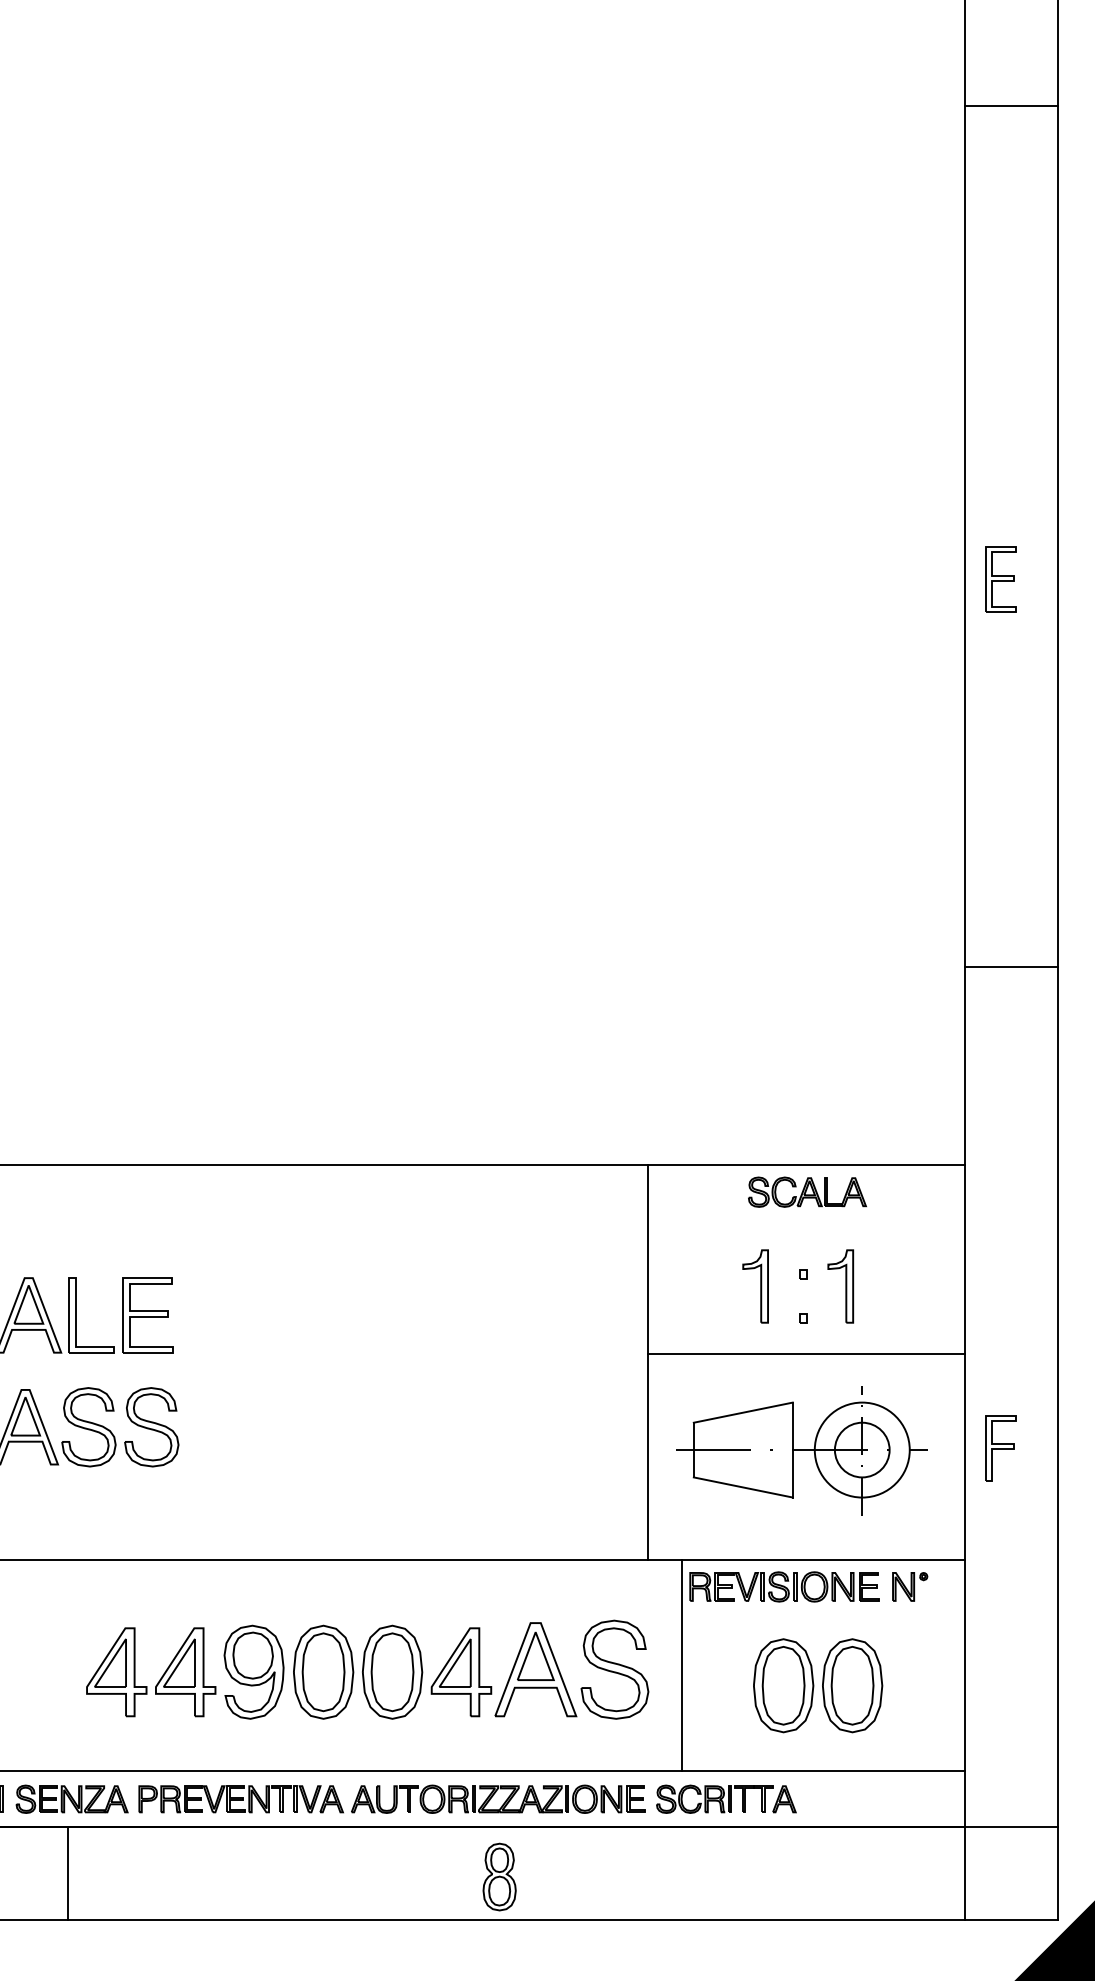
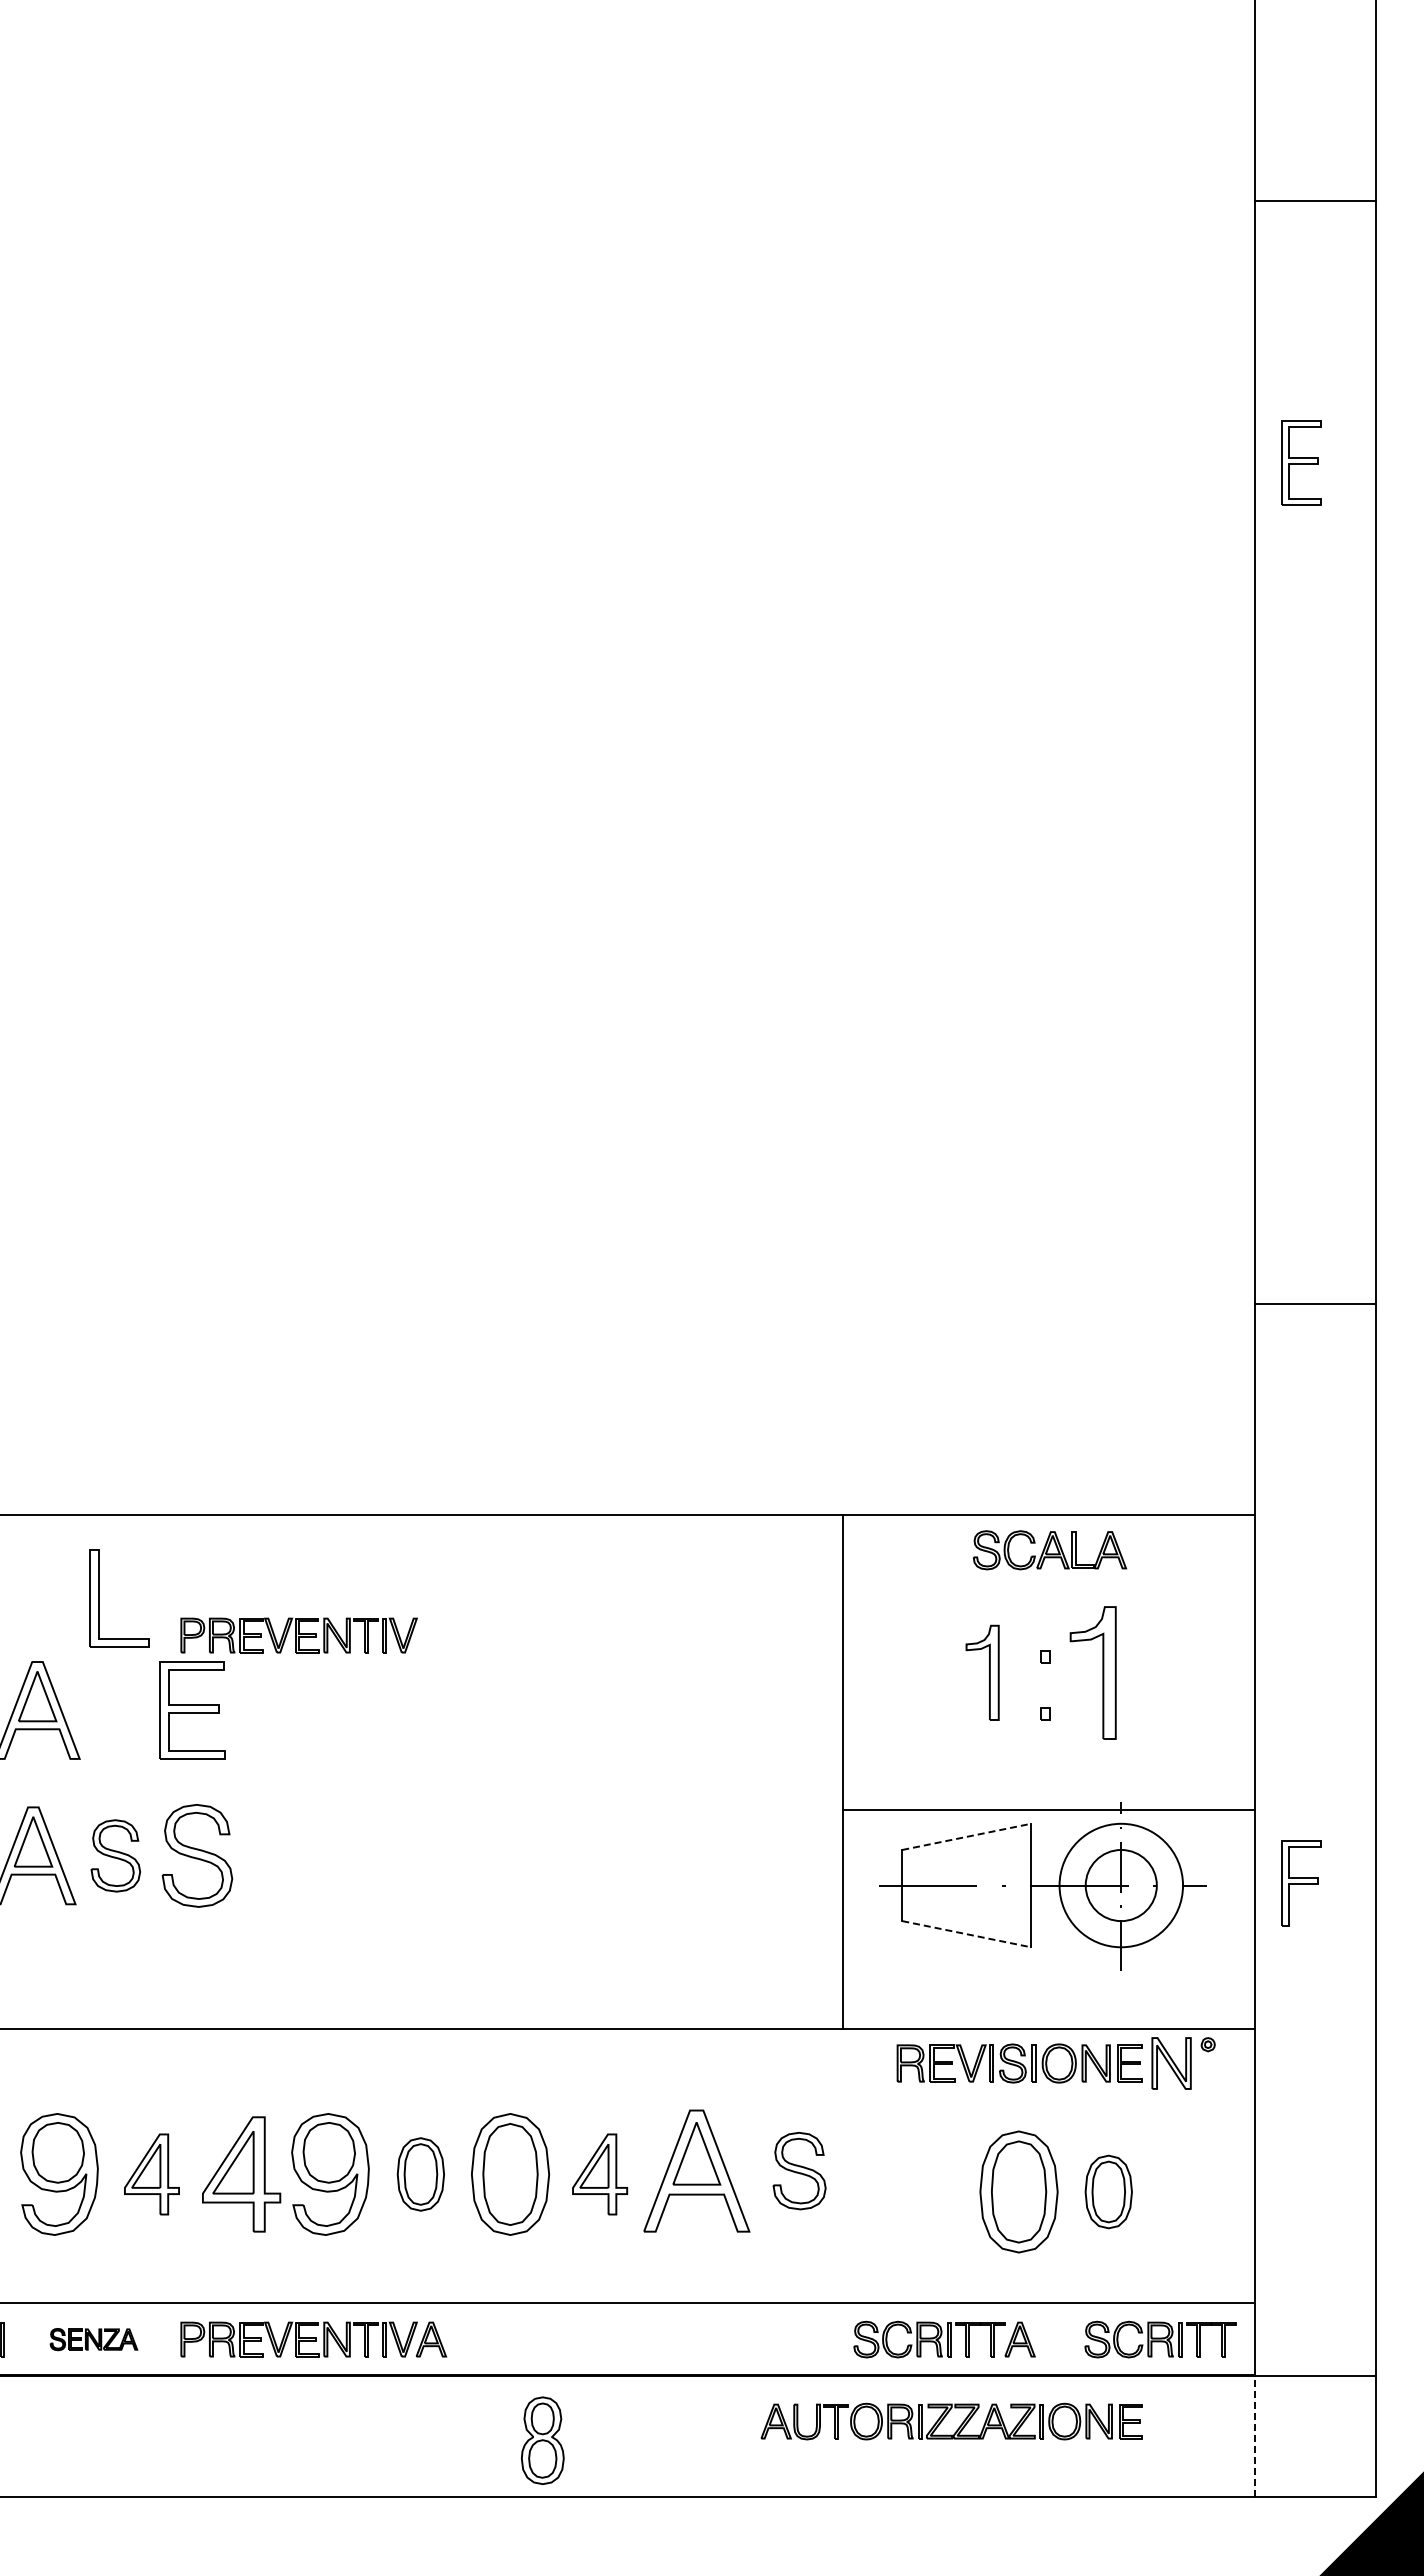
line: (1010, 106) -> (1314, 201), moved
part: (1000, 579) -> (1301, 462), moved
line: (1010, 966) -> (1314, 1303), moved
part: (229, 1257) -> (298, 1635), added
part: (840, 1286) -> (1093, 1672), size x1.4
part: (76, 1315) -> (99, 1598), moved
line: (806, 1353) -> (1048, 1810), moved
line: (743, 1412) -> (966, 1836), solid -> dashed
part: (88, 1426) -> (115, 1855), size x0.7
line: (743, 1487) -> (966, 1934), solid -> dashed
part: (910, 1586) -> (1183, 2063), size x1.4
line: (681, 1665) -> (886, 2165), removed
part: (614, 1669) -> (799, 2170), size x0.6
part: (45, 1672) -> (59, 2174), added
part: (116, 1672) -> (151, 2174), size x0.7
part: (323, 1672) -> (420, 2174), size x0.6
part: (460, 1672) -> (599, 2174), size x0.7
part: (852, 1685) -> (1108, 2191), size x0.6
part: (494, 1795) -> (946, 2416), moved
part: (71, 1799) -> (93, 2339), size x0.6
part: (892, 1799) -> (1160, 2339), added
line: (67, 1873) -> (88, 2435), removed
line: (964, 1873) -> (1254, 2436), solid -> dashed
part: (499, 1876) -> (542, 2440), moved

